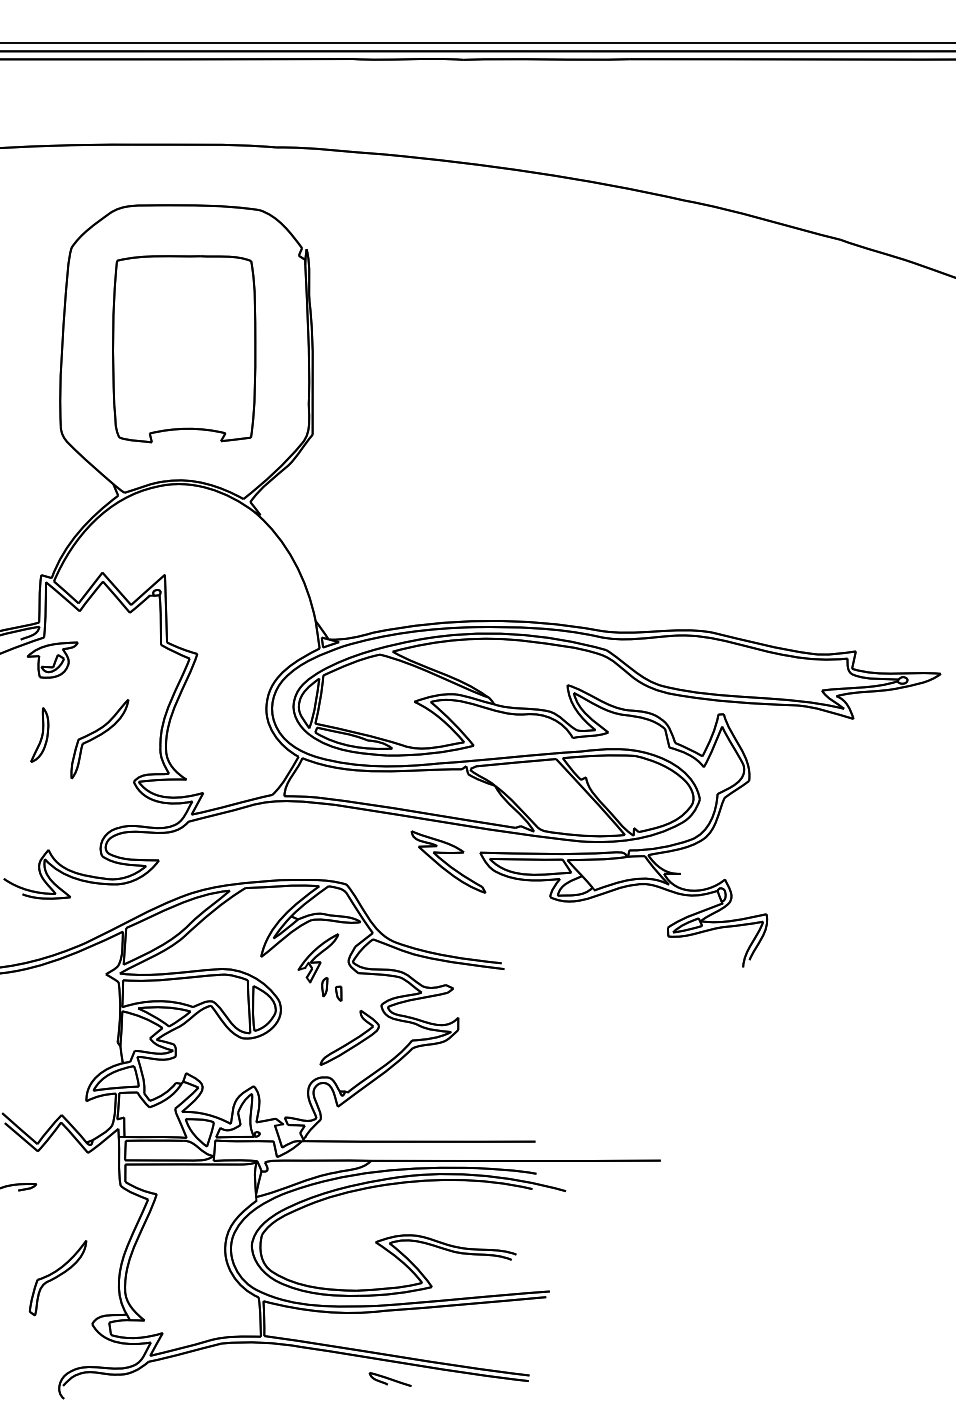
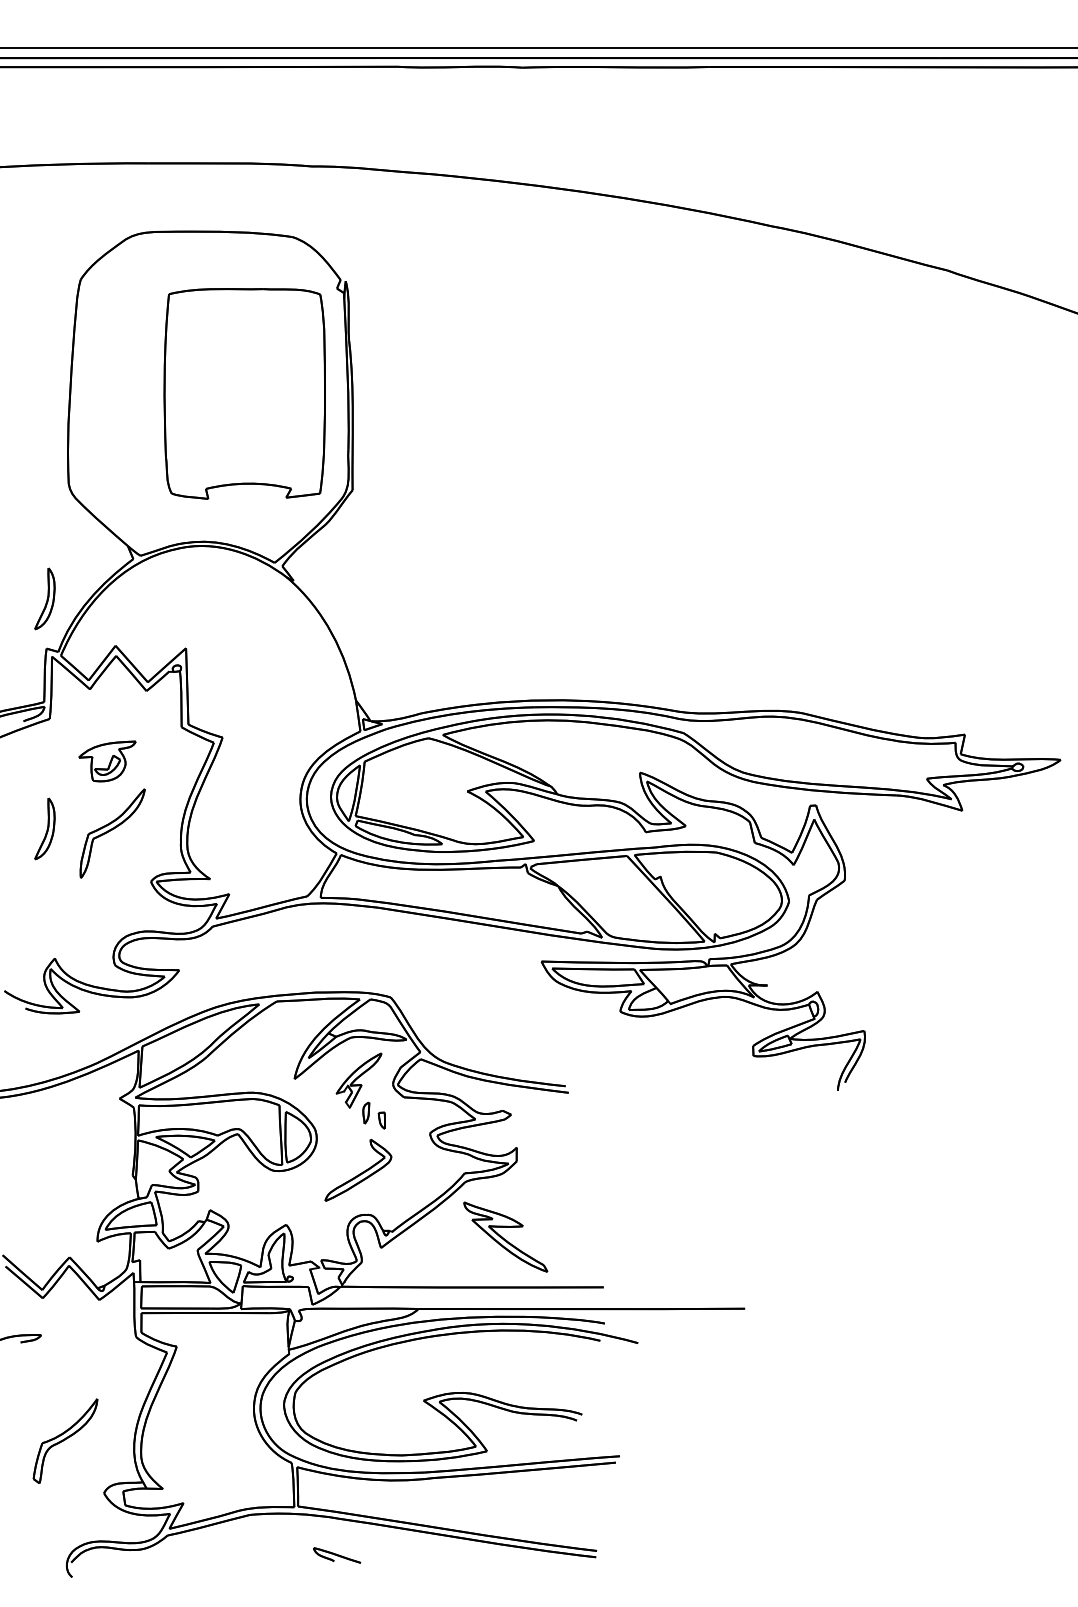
part: (183, 348) -> (244, 393), moved
part: (39, 530) -> (44, 598), added
part: (52, 660) -> (107, 761), moved
part: (448, 861) -> (505, 1236), moved
part: (349, 1038) -> (358, 1170), moved
part: (390, 1379) -> (337, 1555), moved

